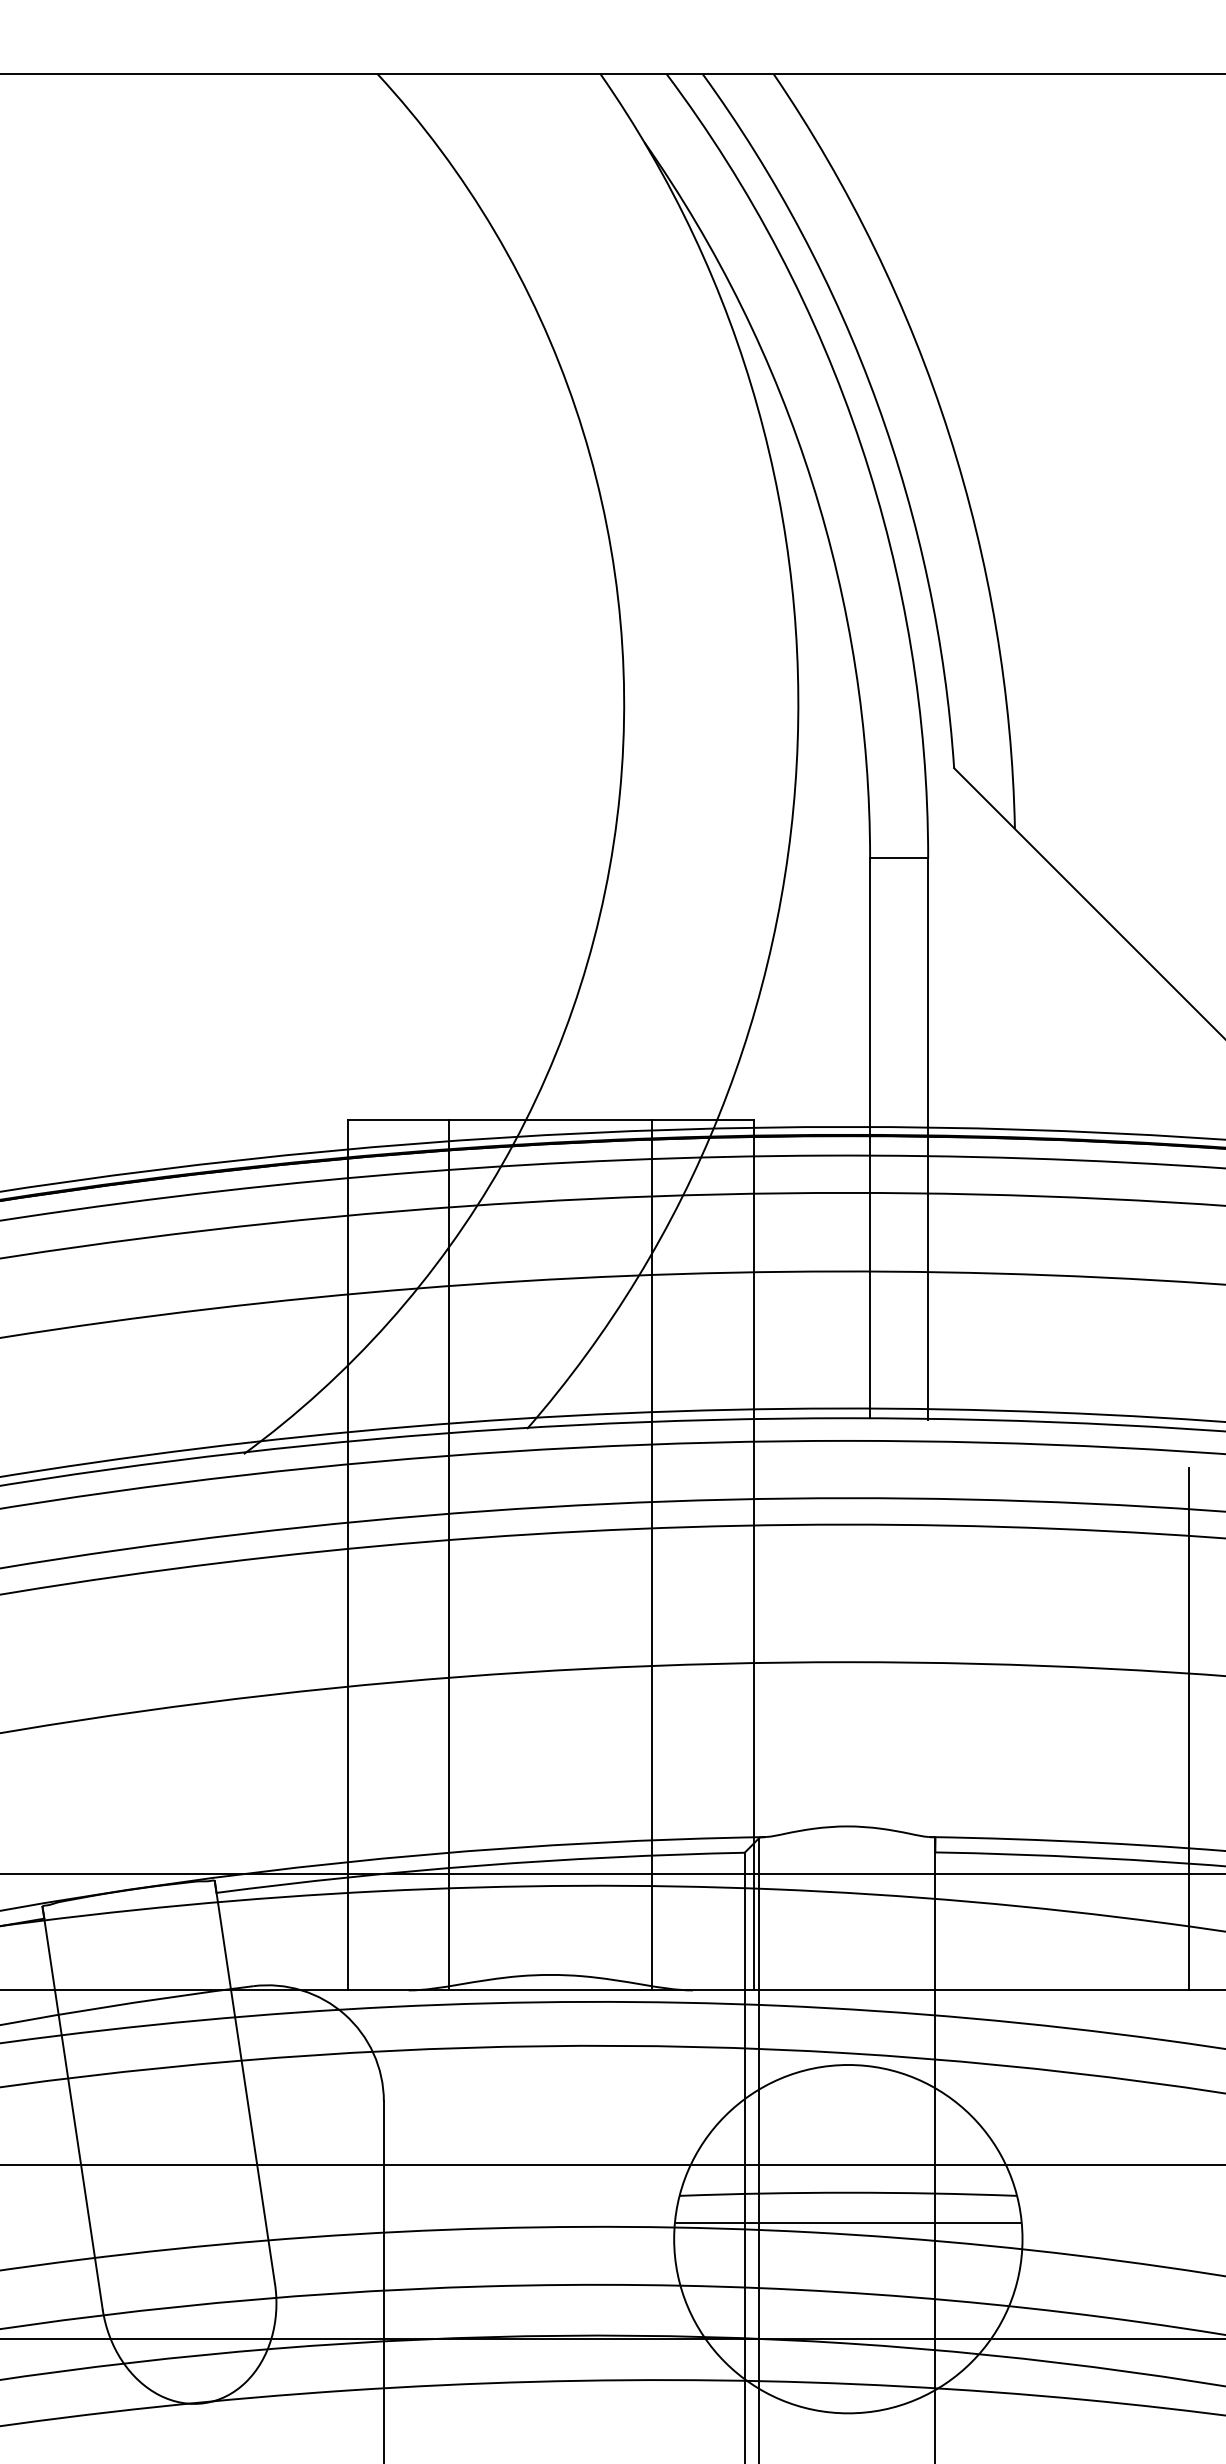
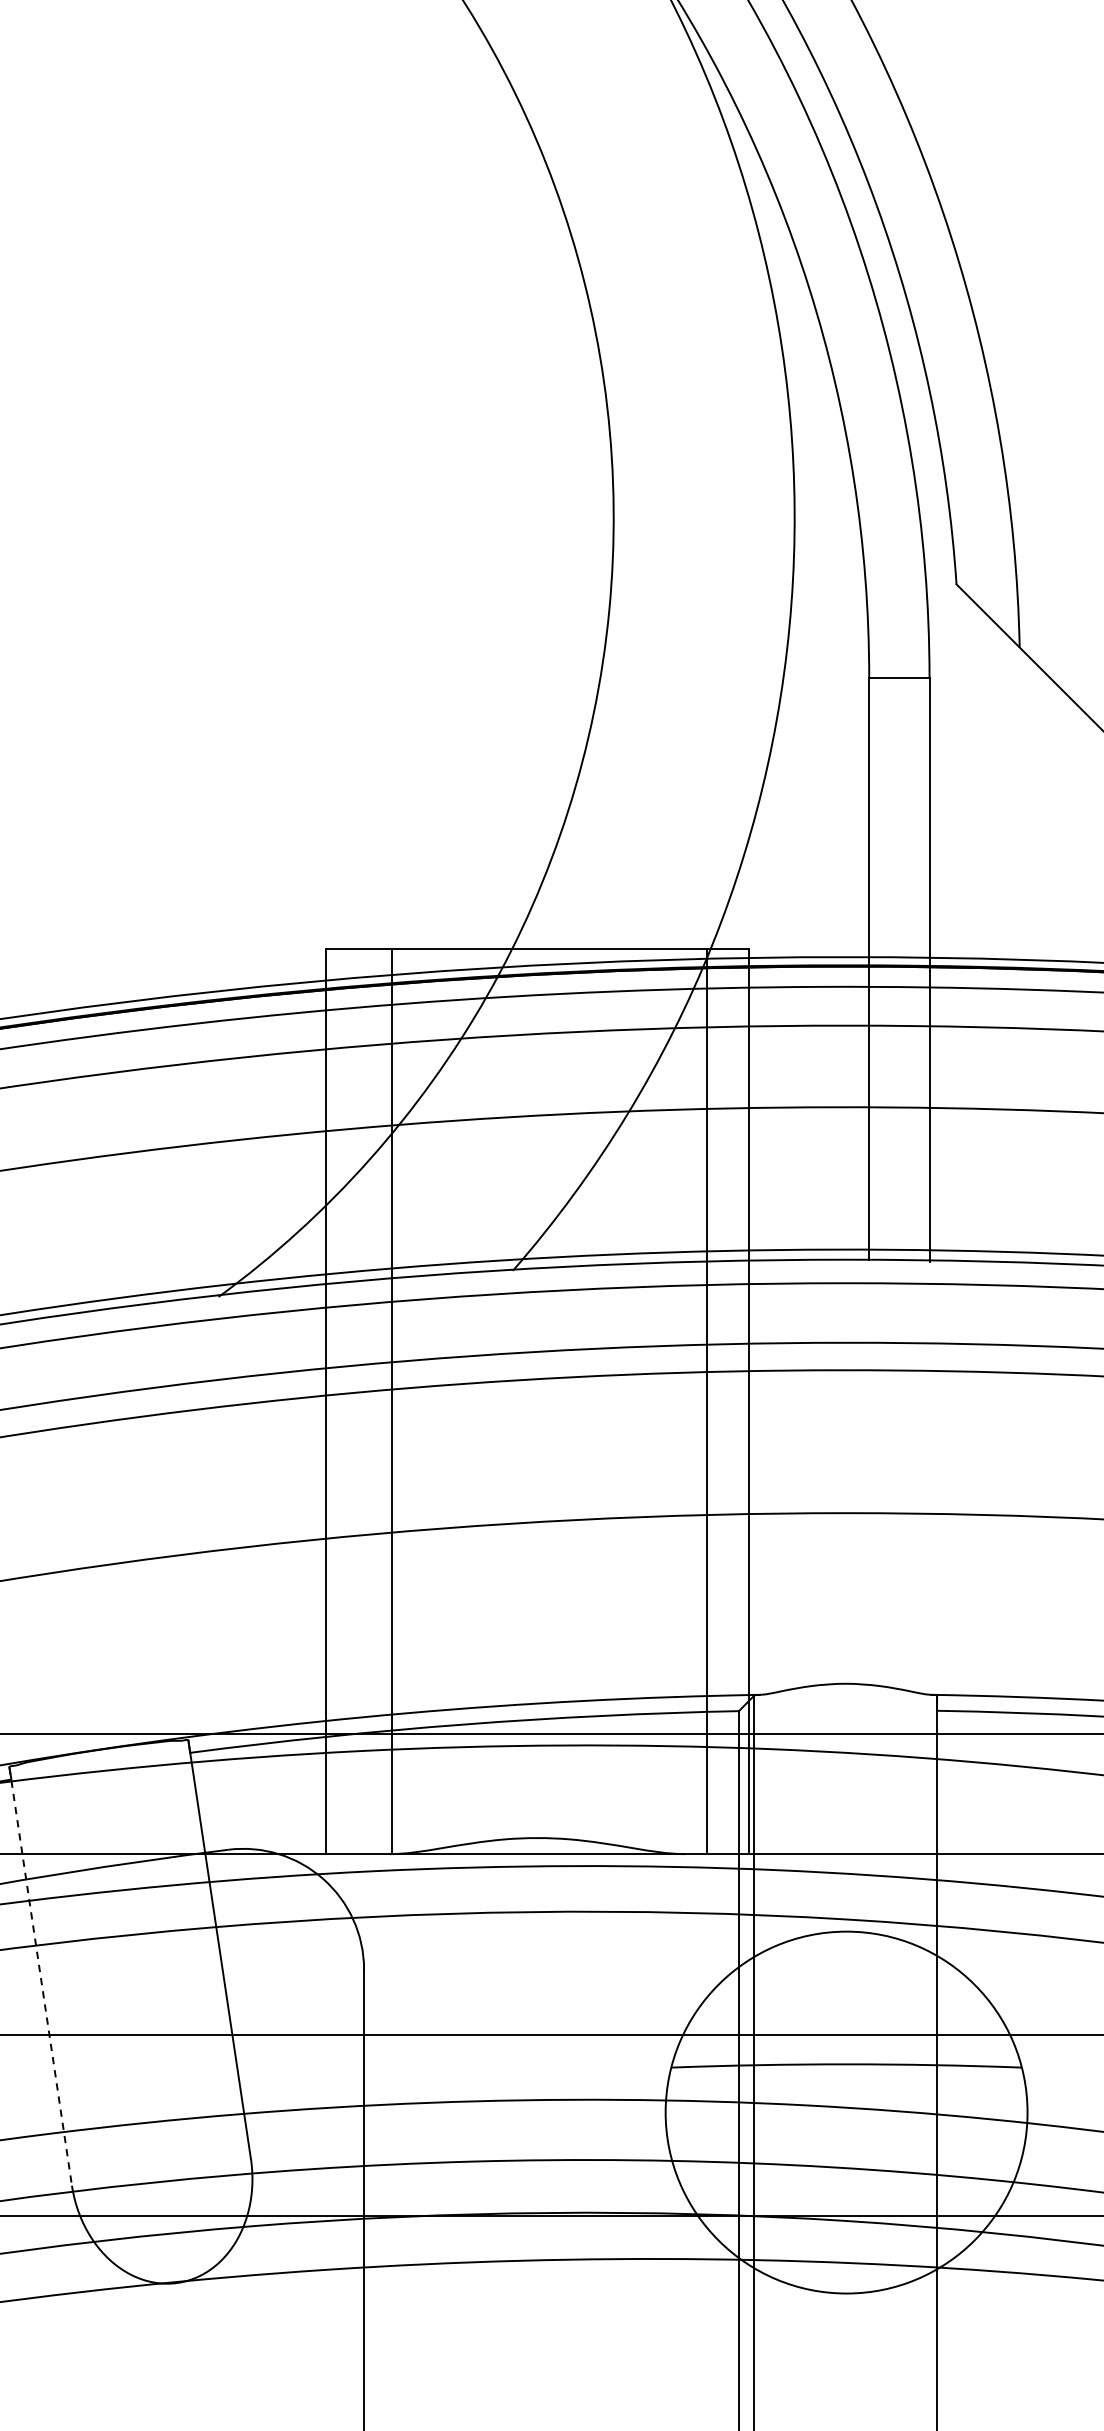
line: (449, 1554) -> (392, 1401), moved
line: (652, 1554) -> (707, 1401), moved
line: (72, 2108) -> (40, 1976), solid -> dashed
line: (848, 2222) -> (846, 2095), removed

